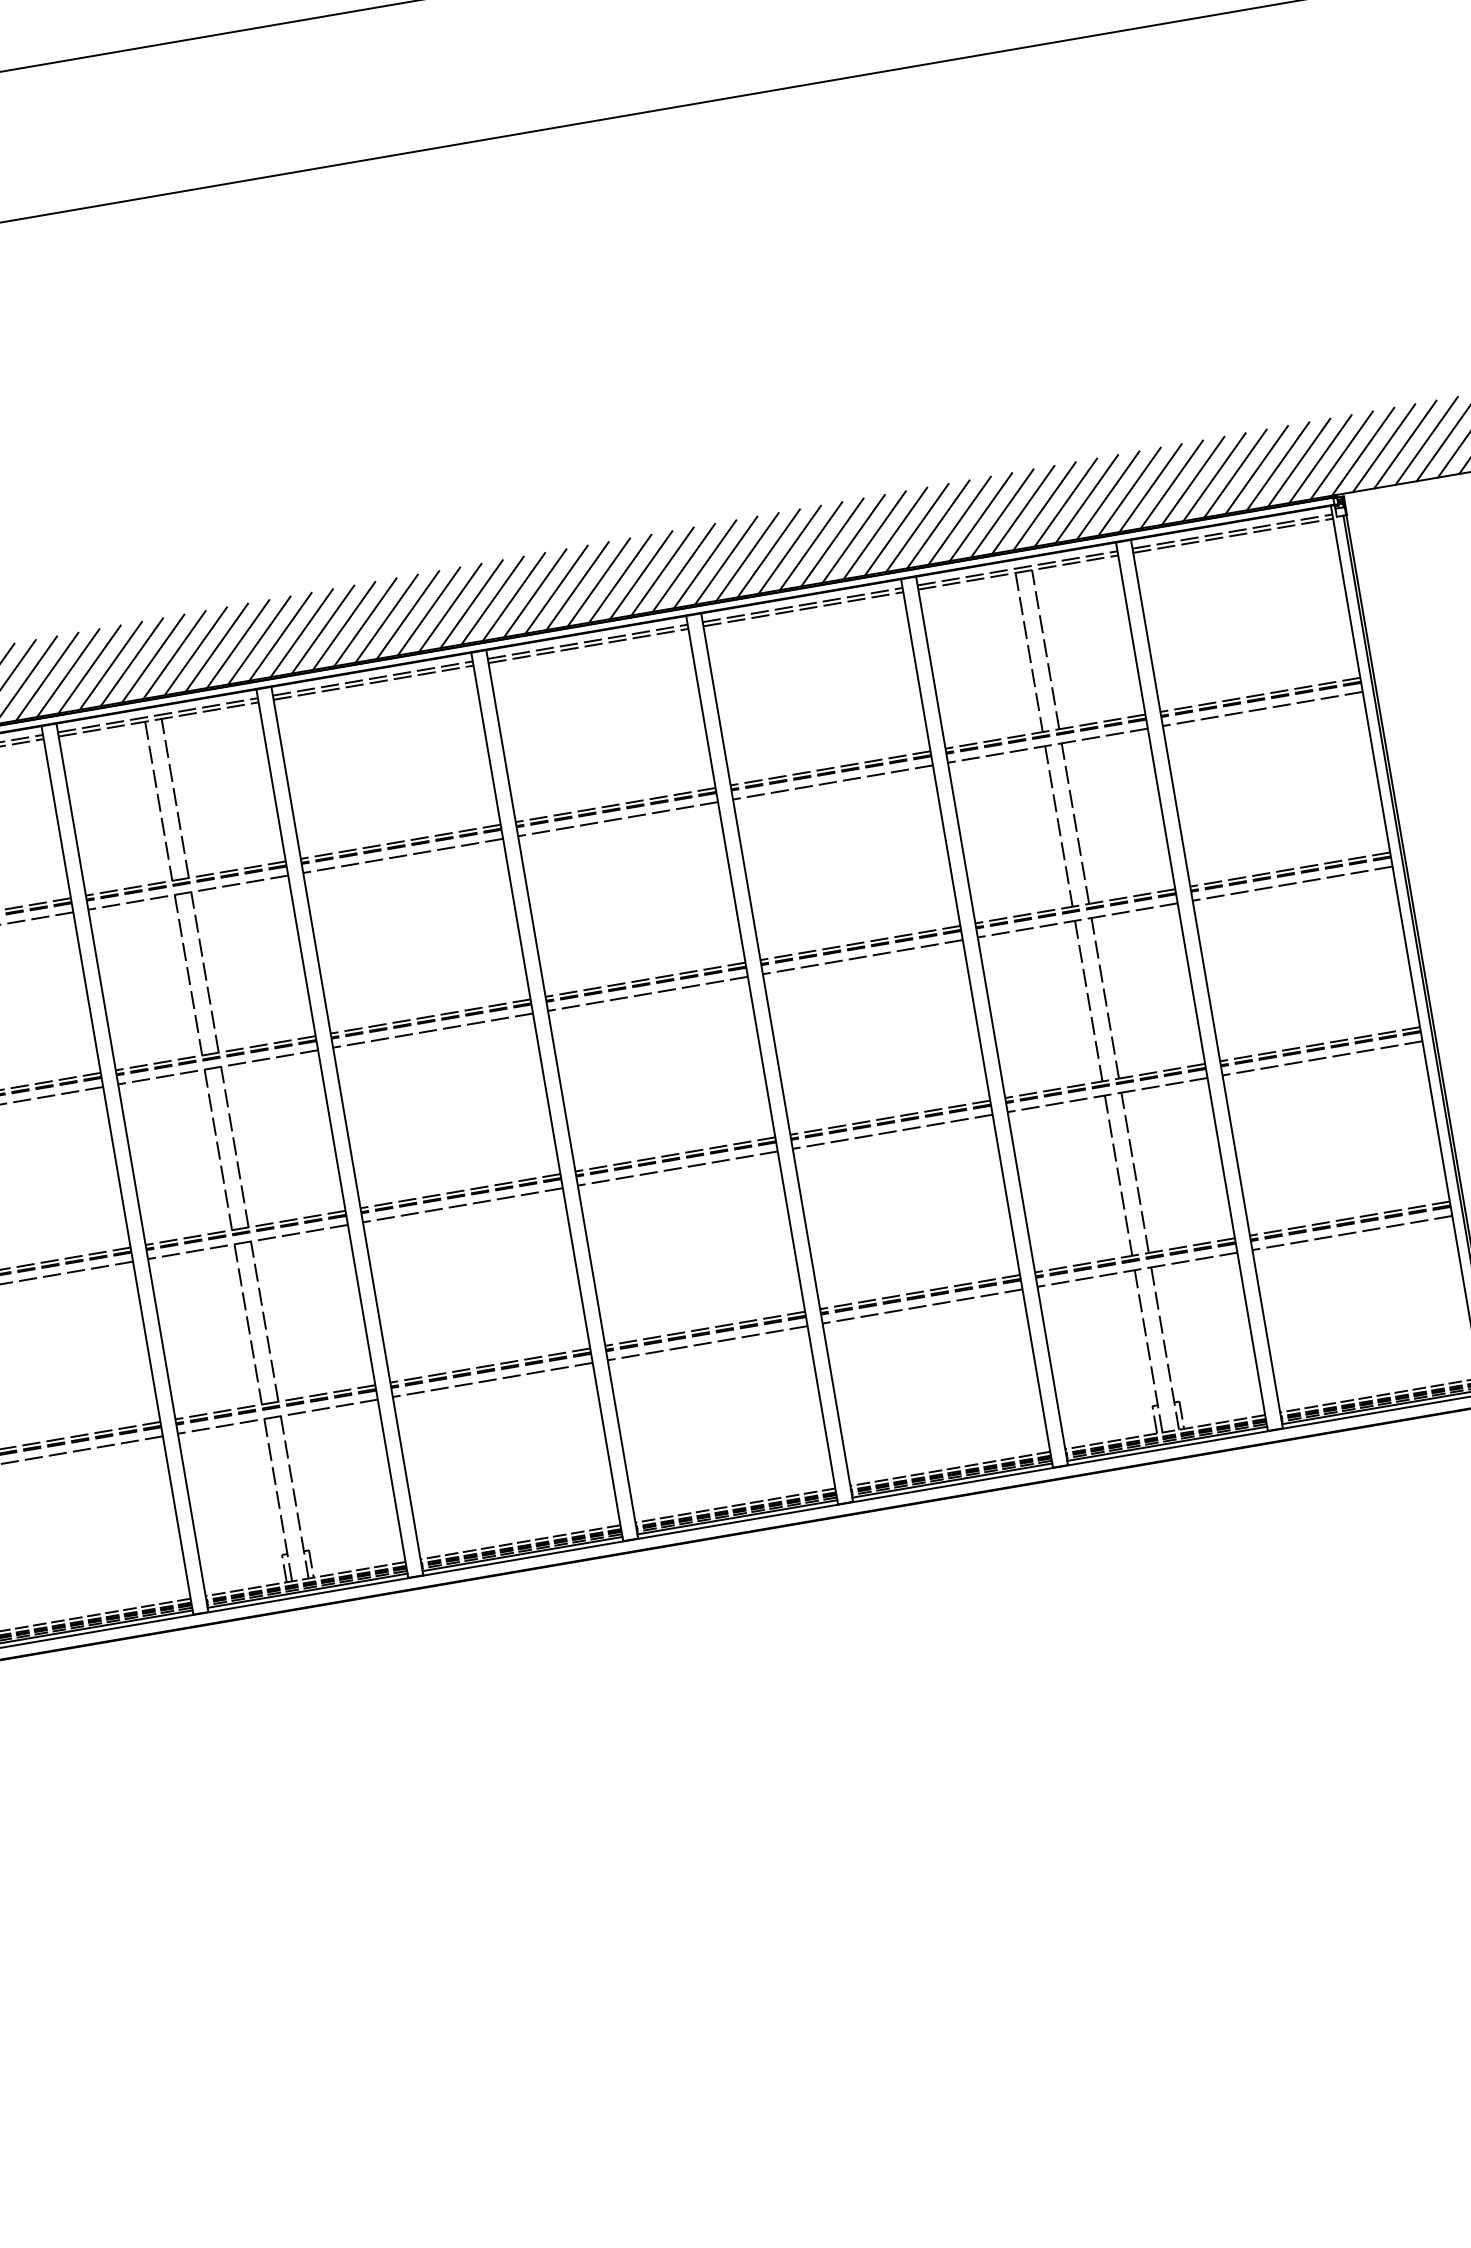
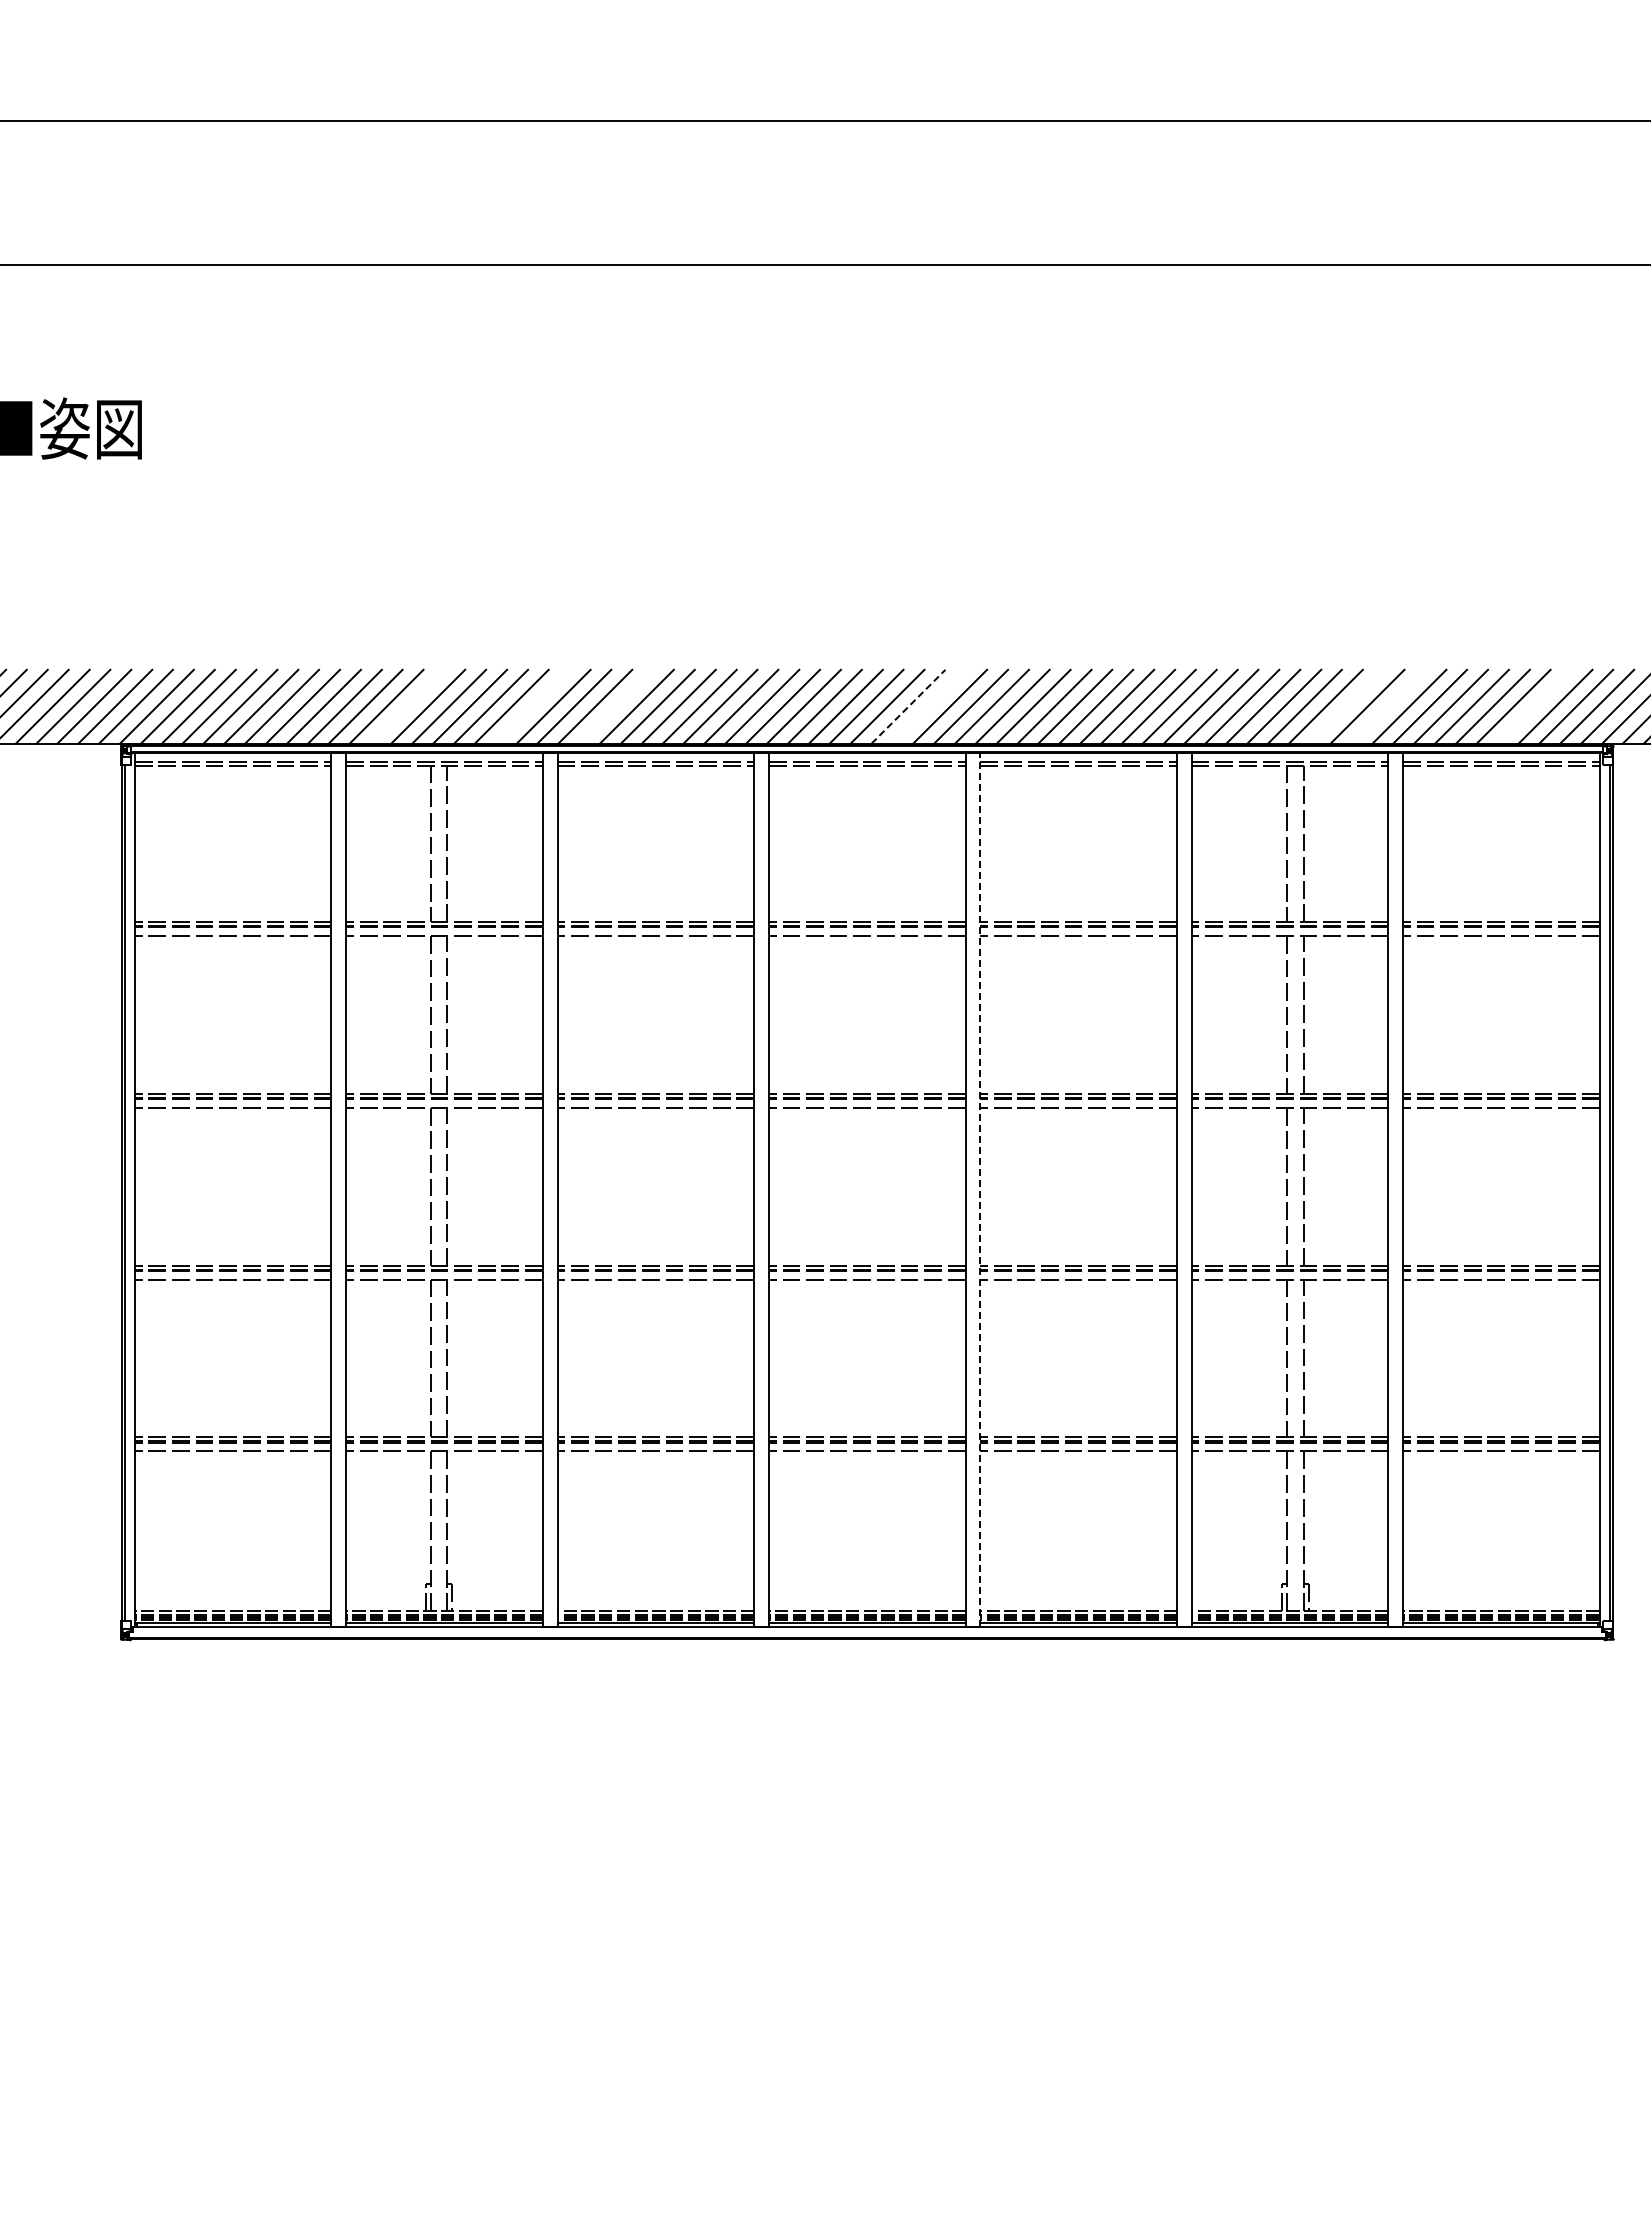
line: (1256, 469) -> (1534, 706), removed
line: (1108, 495) -> (1388, 706), removed
line: (1065, 502) -> (1346, 706), removed
line: (641, 574) -> (929, 706), removed
line: (620, 578) -> (908, 706), solid -> dashed
line: (323, 629) -> (616, 706), removed
line: (237, 643) -> (532, 706), removed
line: (110, 665) -> (407, 706), removed
line: (777, 1057) -> (980, 1189), solid -> dashed

